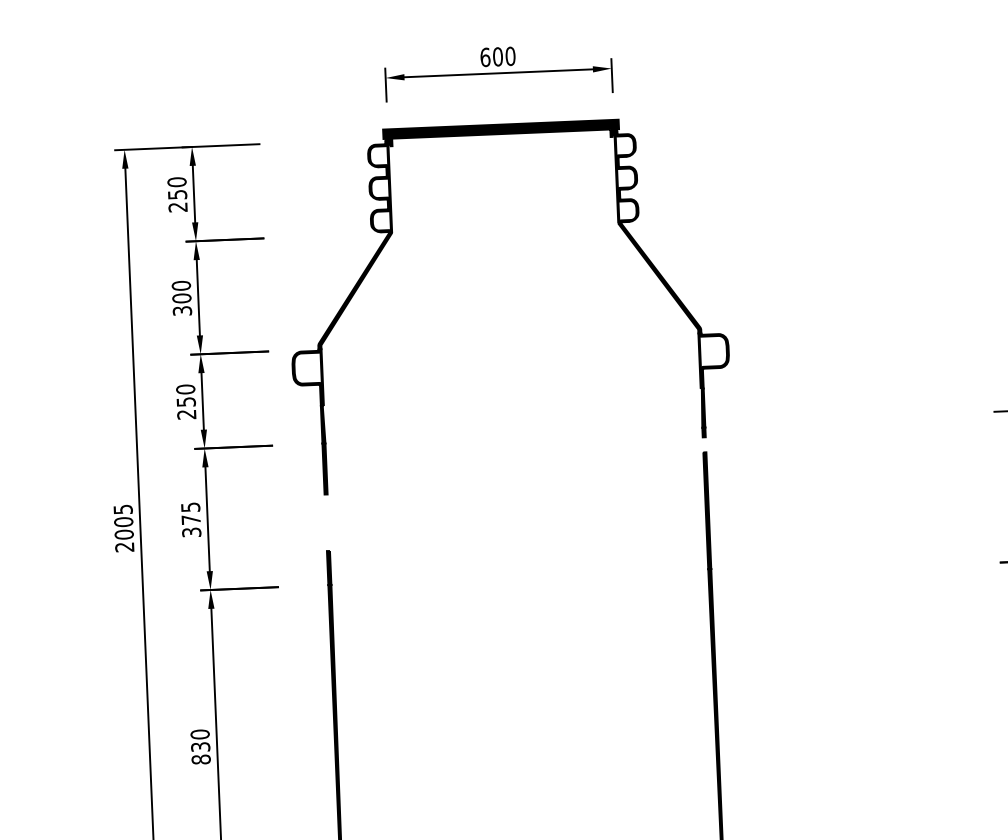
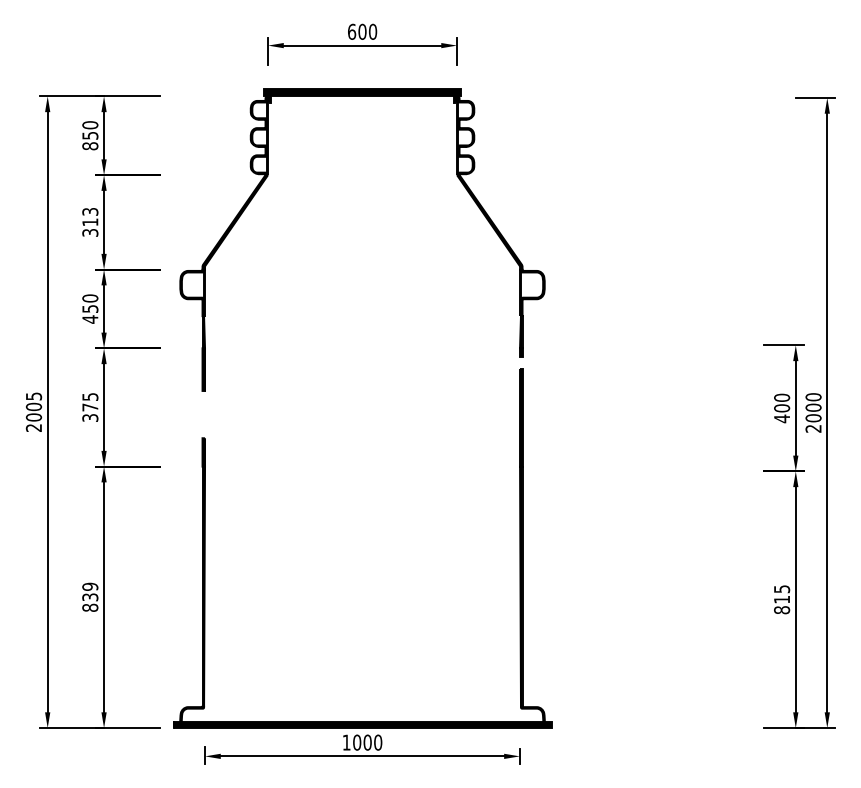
text: (178, 207) -> (90, 146), 250 -> 850
text: (181, 291) -> (90, 216), 300 -> 313
text: (186, 414) -> (90, 319), 250 -> 450
text: (200, 734) -> (90, 586), 830 -> 839

